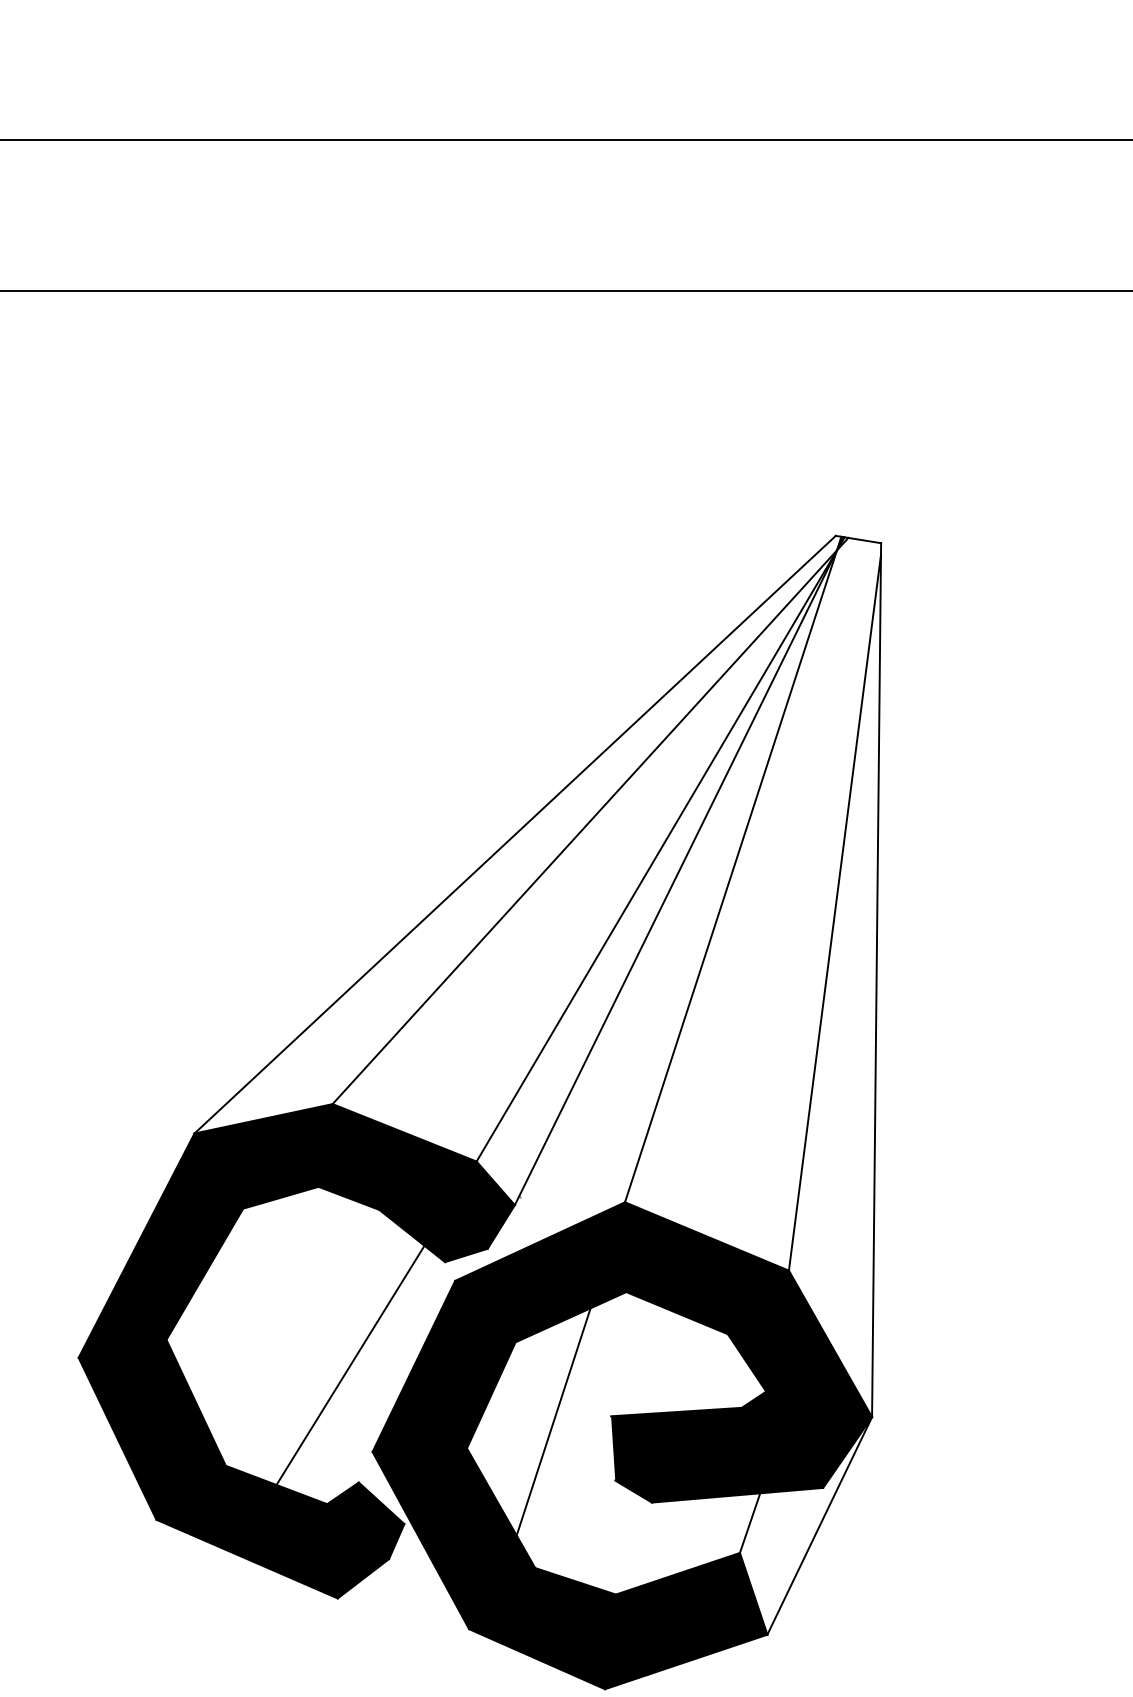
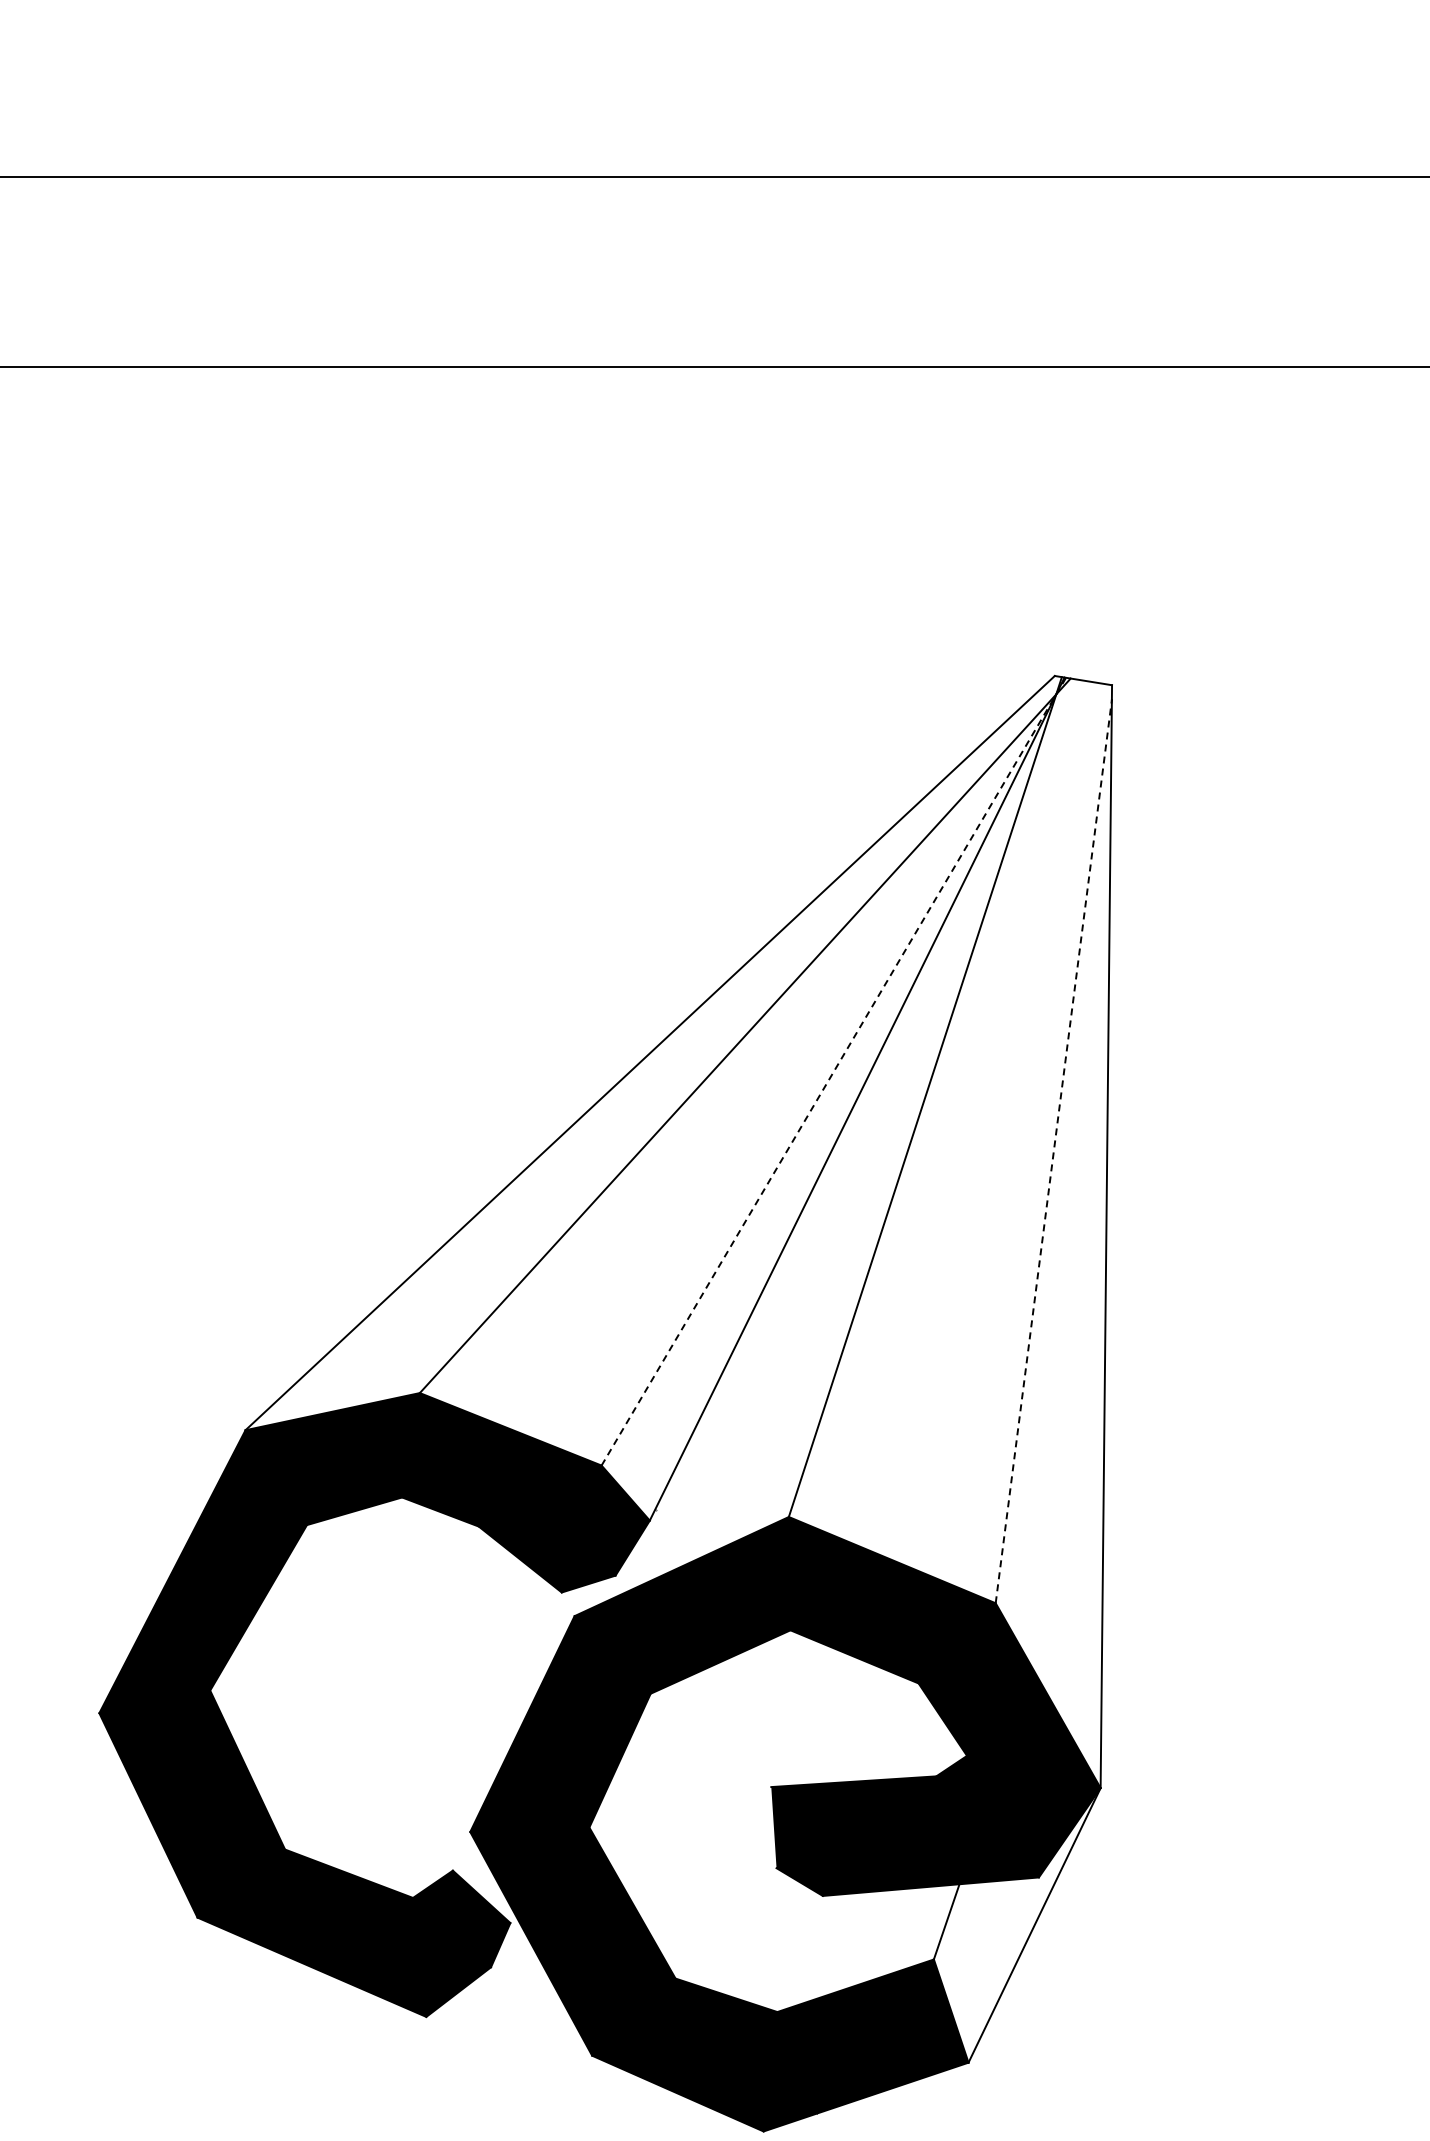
line: (661, 849) -> (834, 1071), solid -> dashed
line: (834, 912) -> (1053, 1151), solid -> dashed
line: (350, 1365) -> (442, 1722), removed
line: (553, 1421) -> (698, 1793), removed

